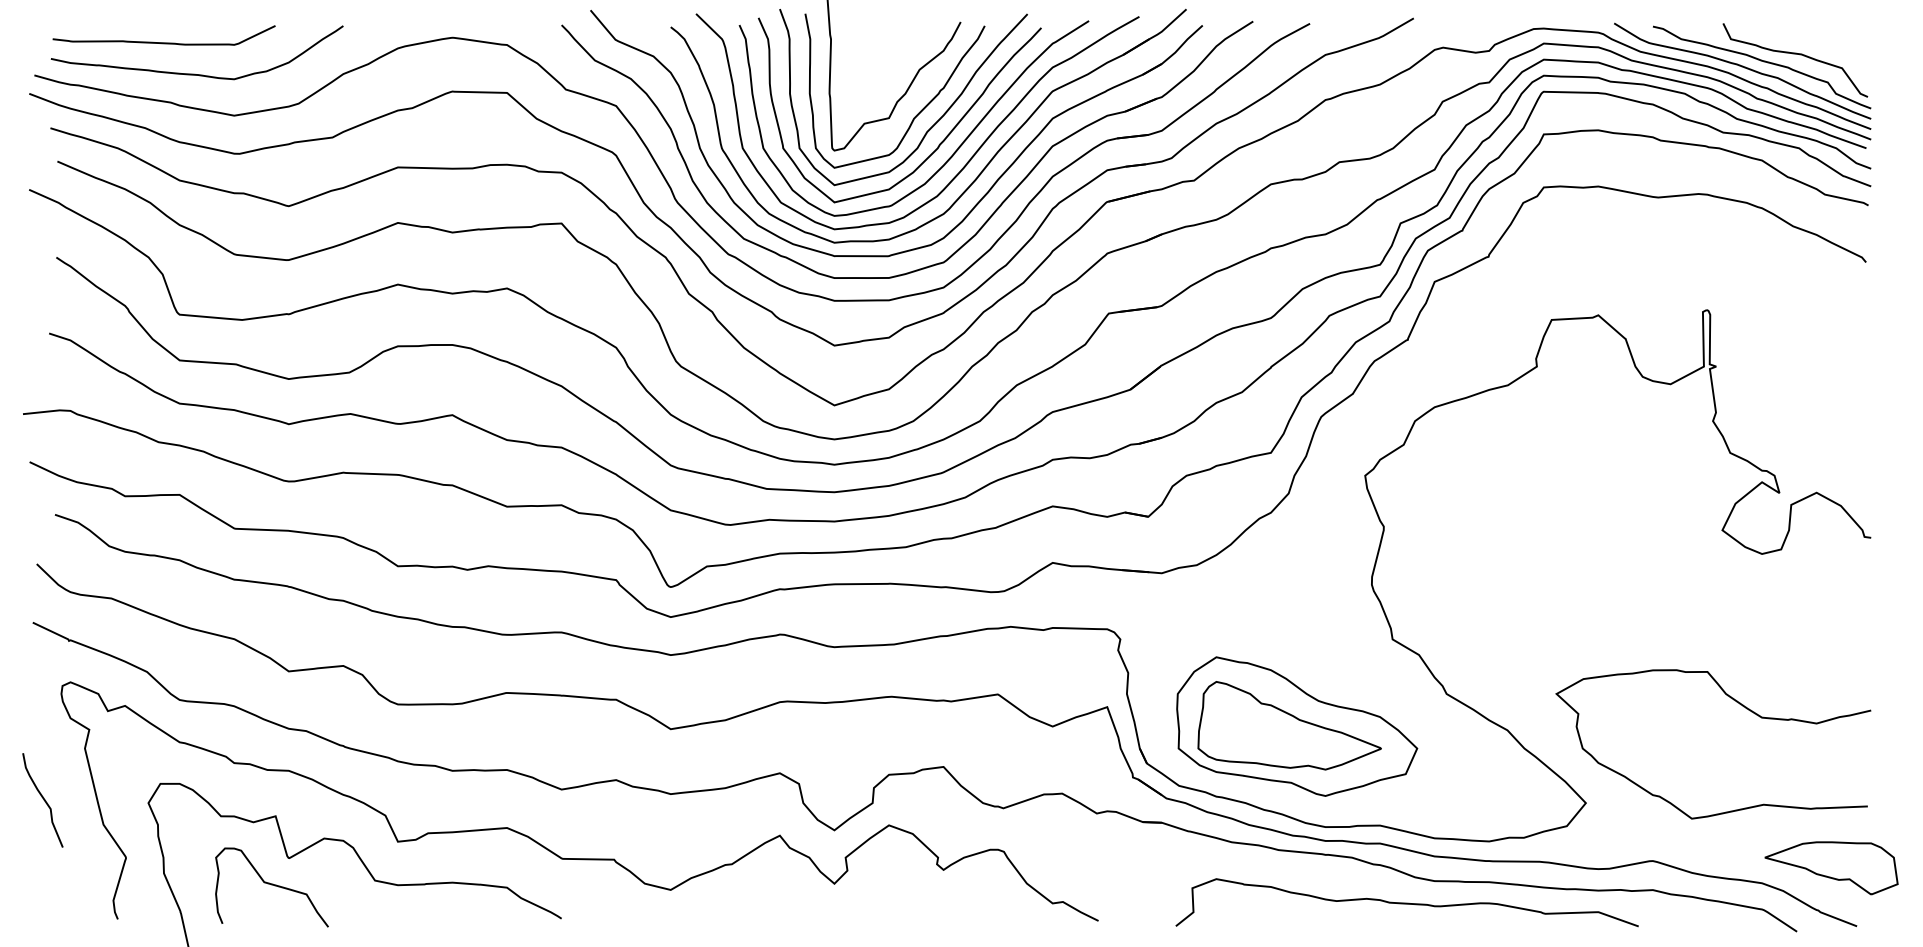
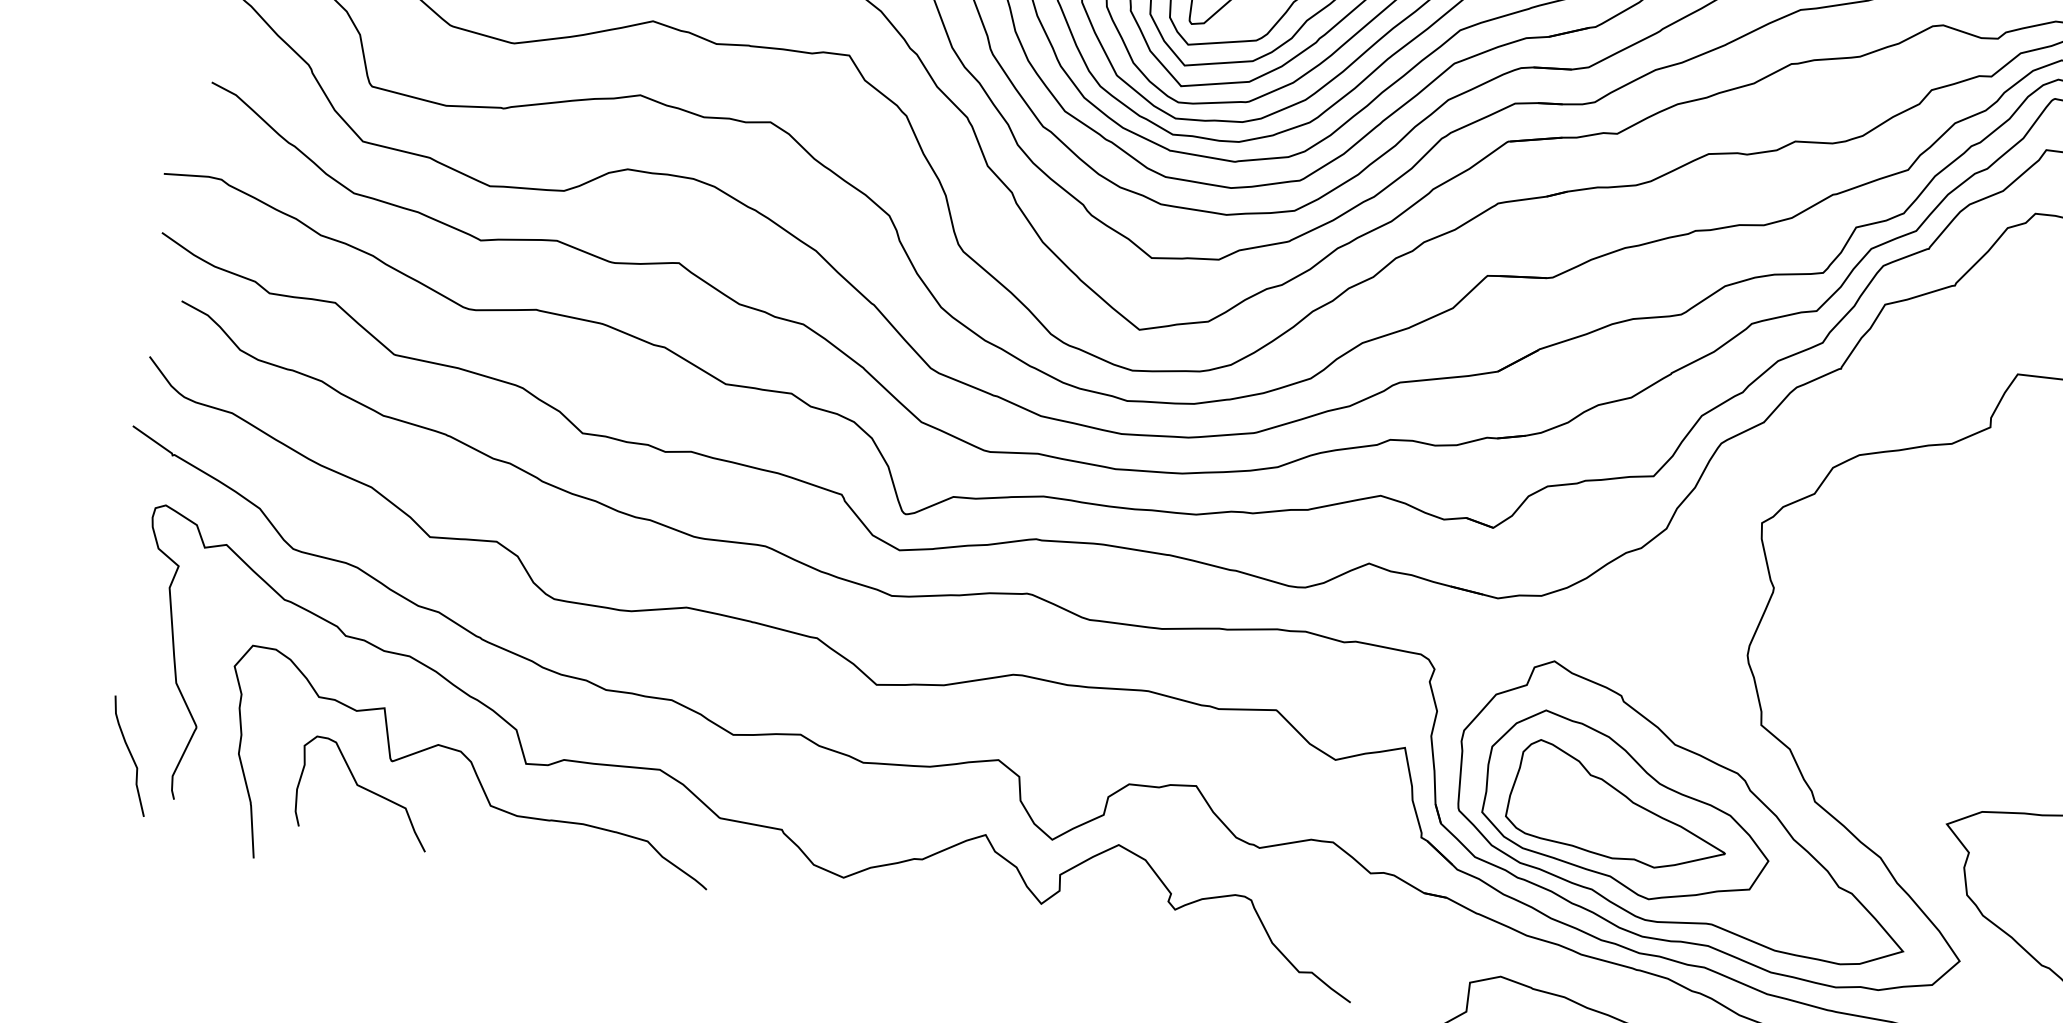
part: (1345, 719) -> (1688, 811), added
curve: (43, 800) -> (130, 756), moved

